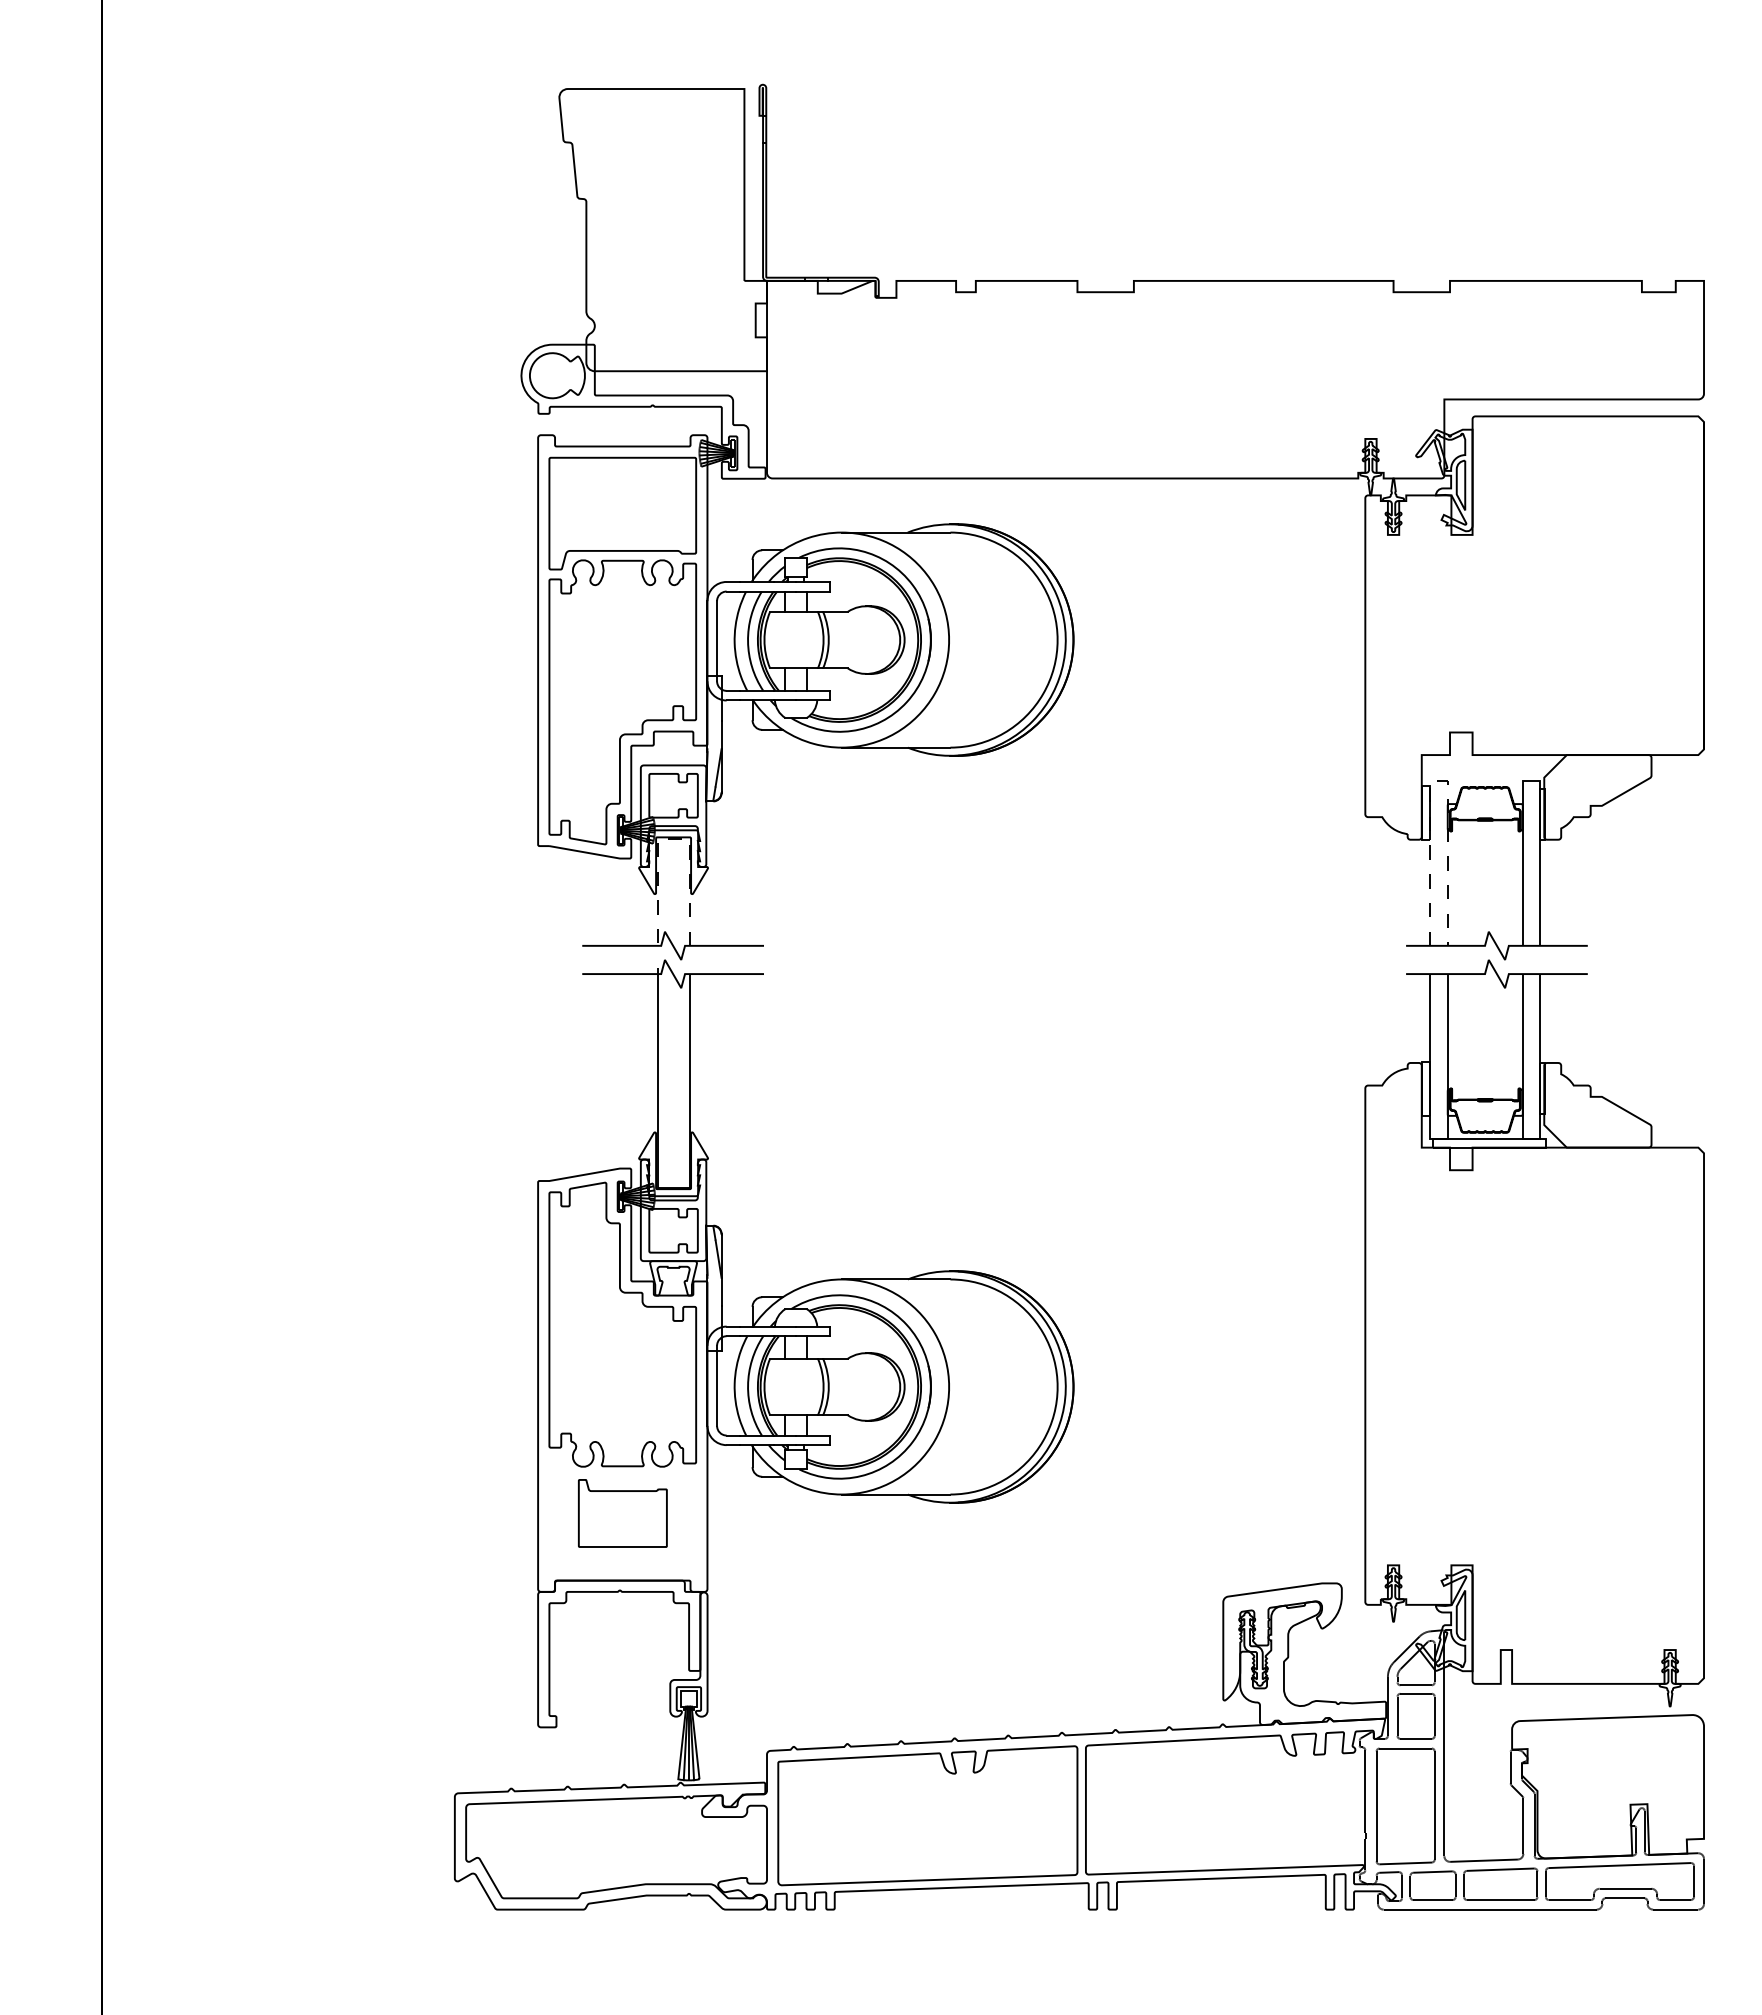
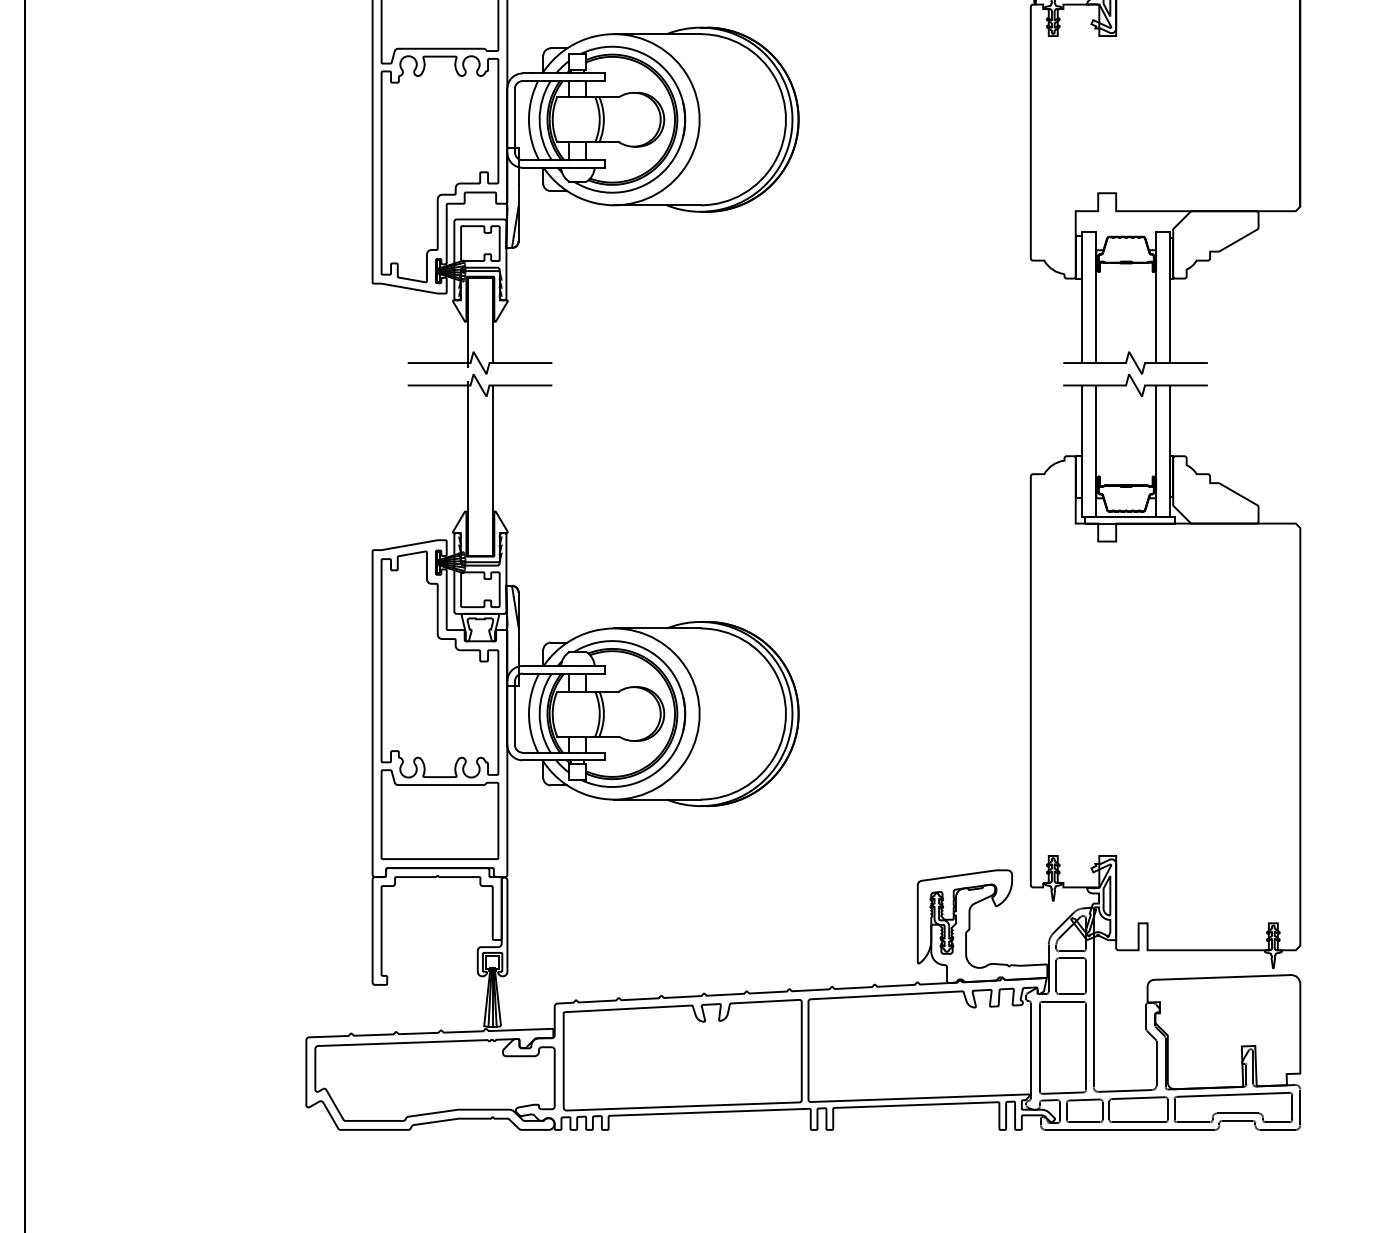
line: (1438, 780) -> (1089, 231), dashed -> solid
line: (671, 838) -> (478, 277), dashed -> solid
part: (622, 1513) -> (439, 814), size x1.67

